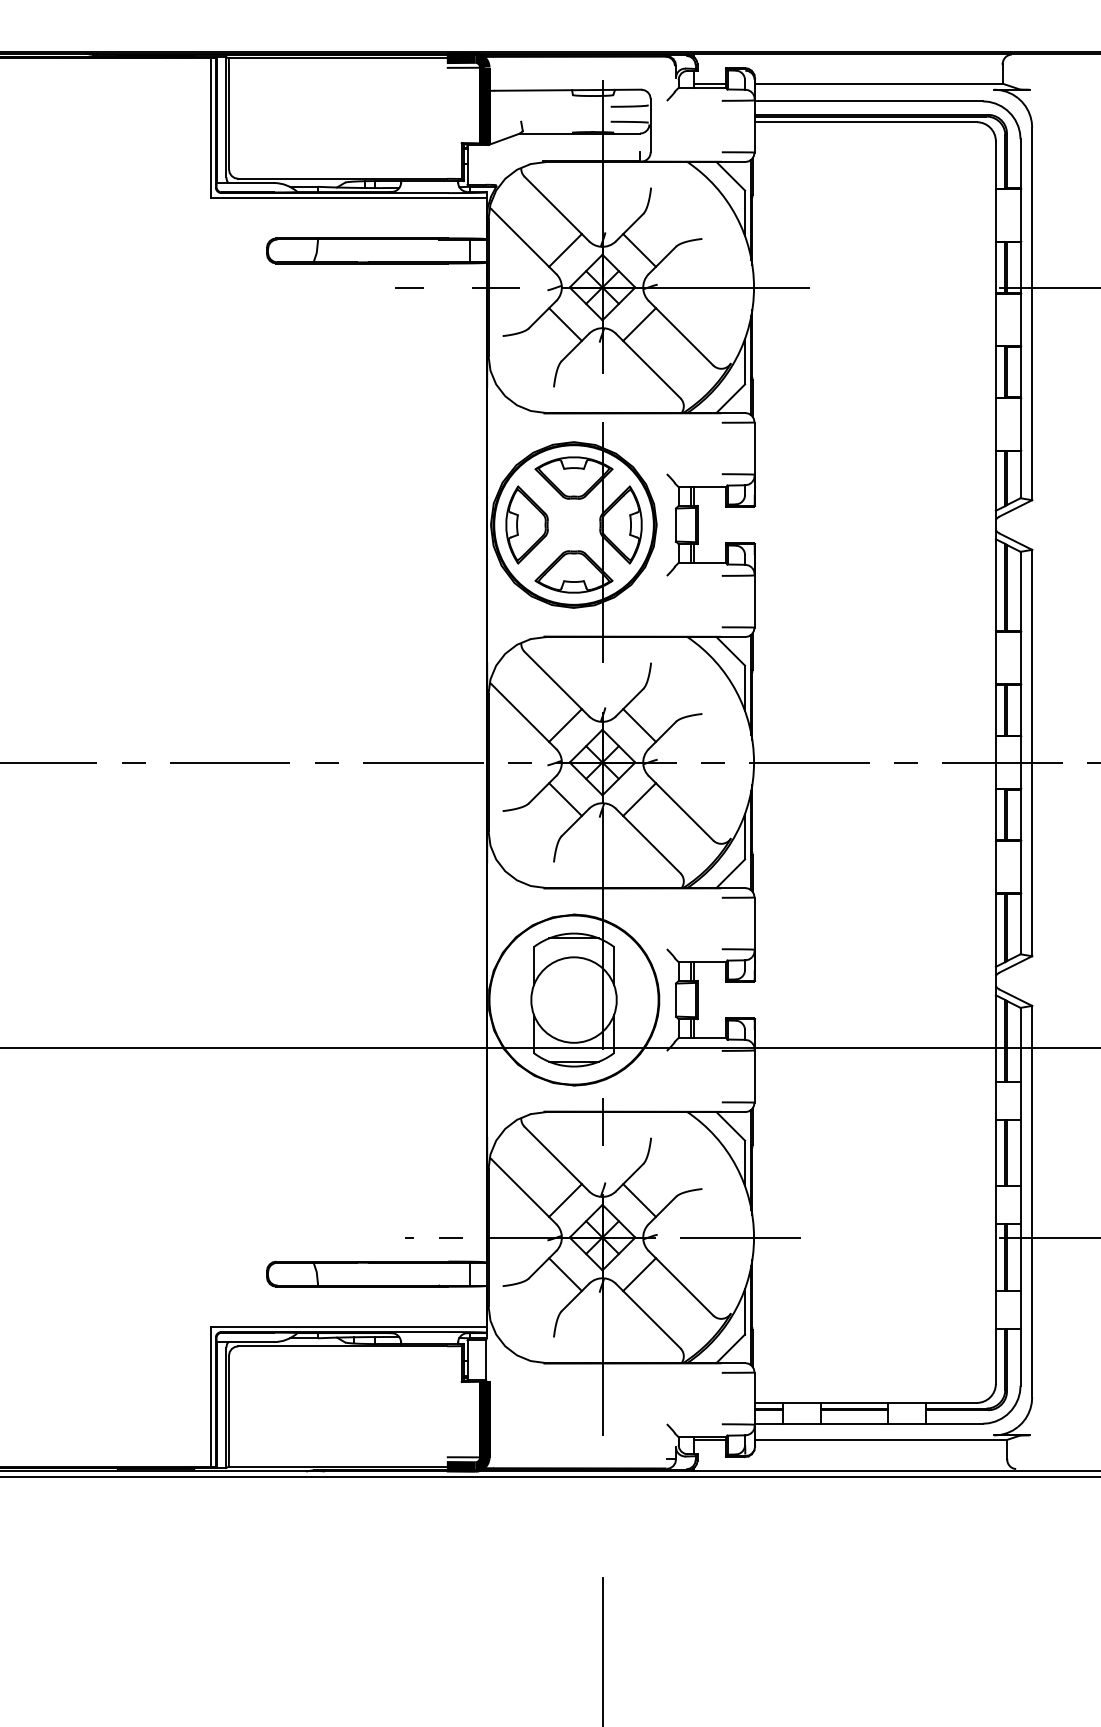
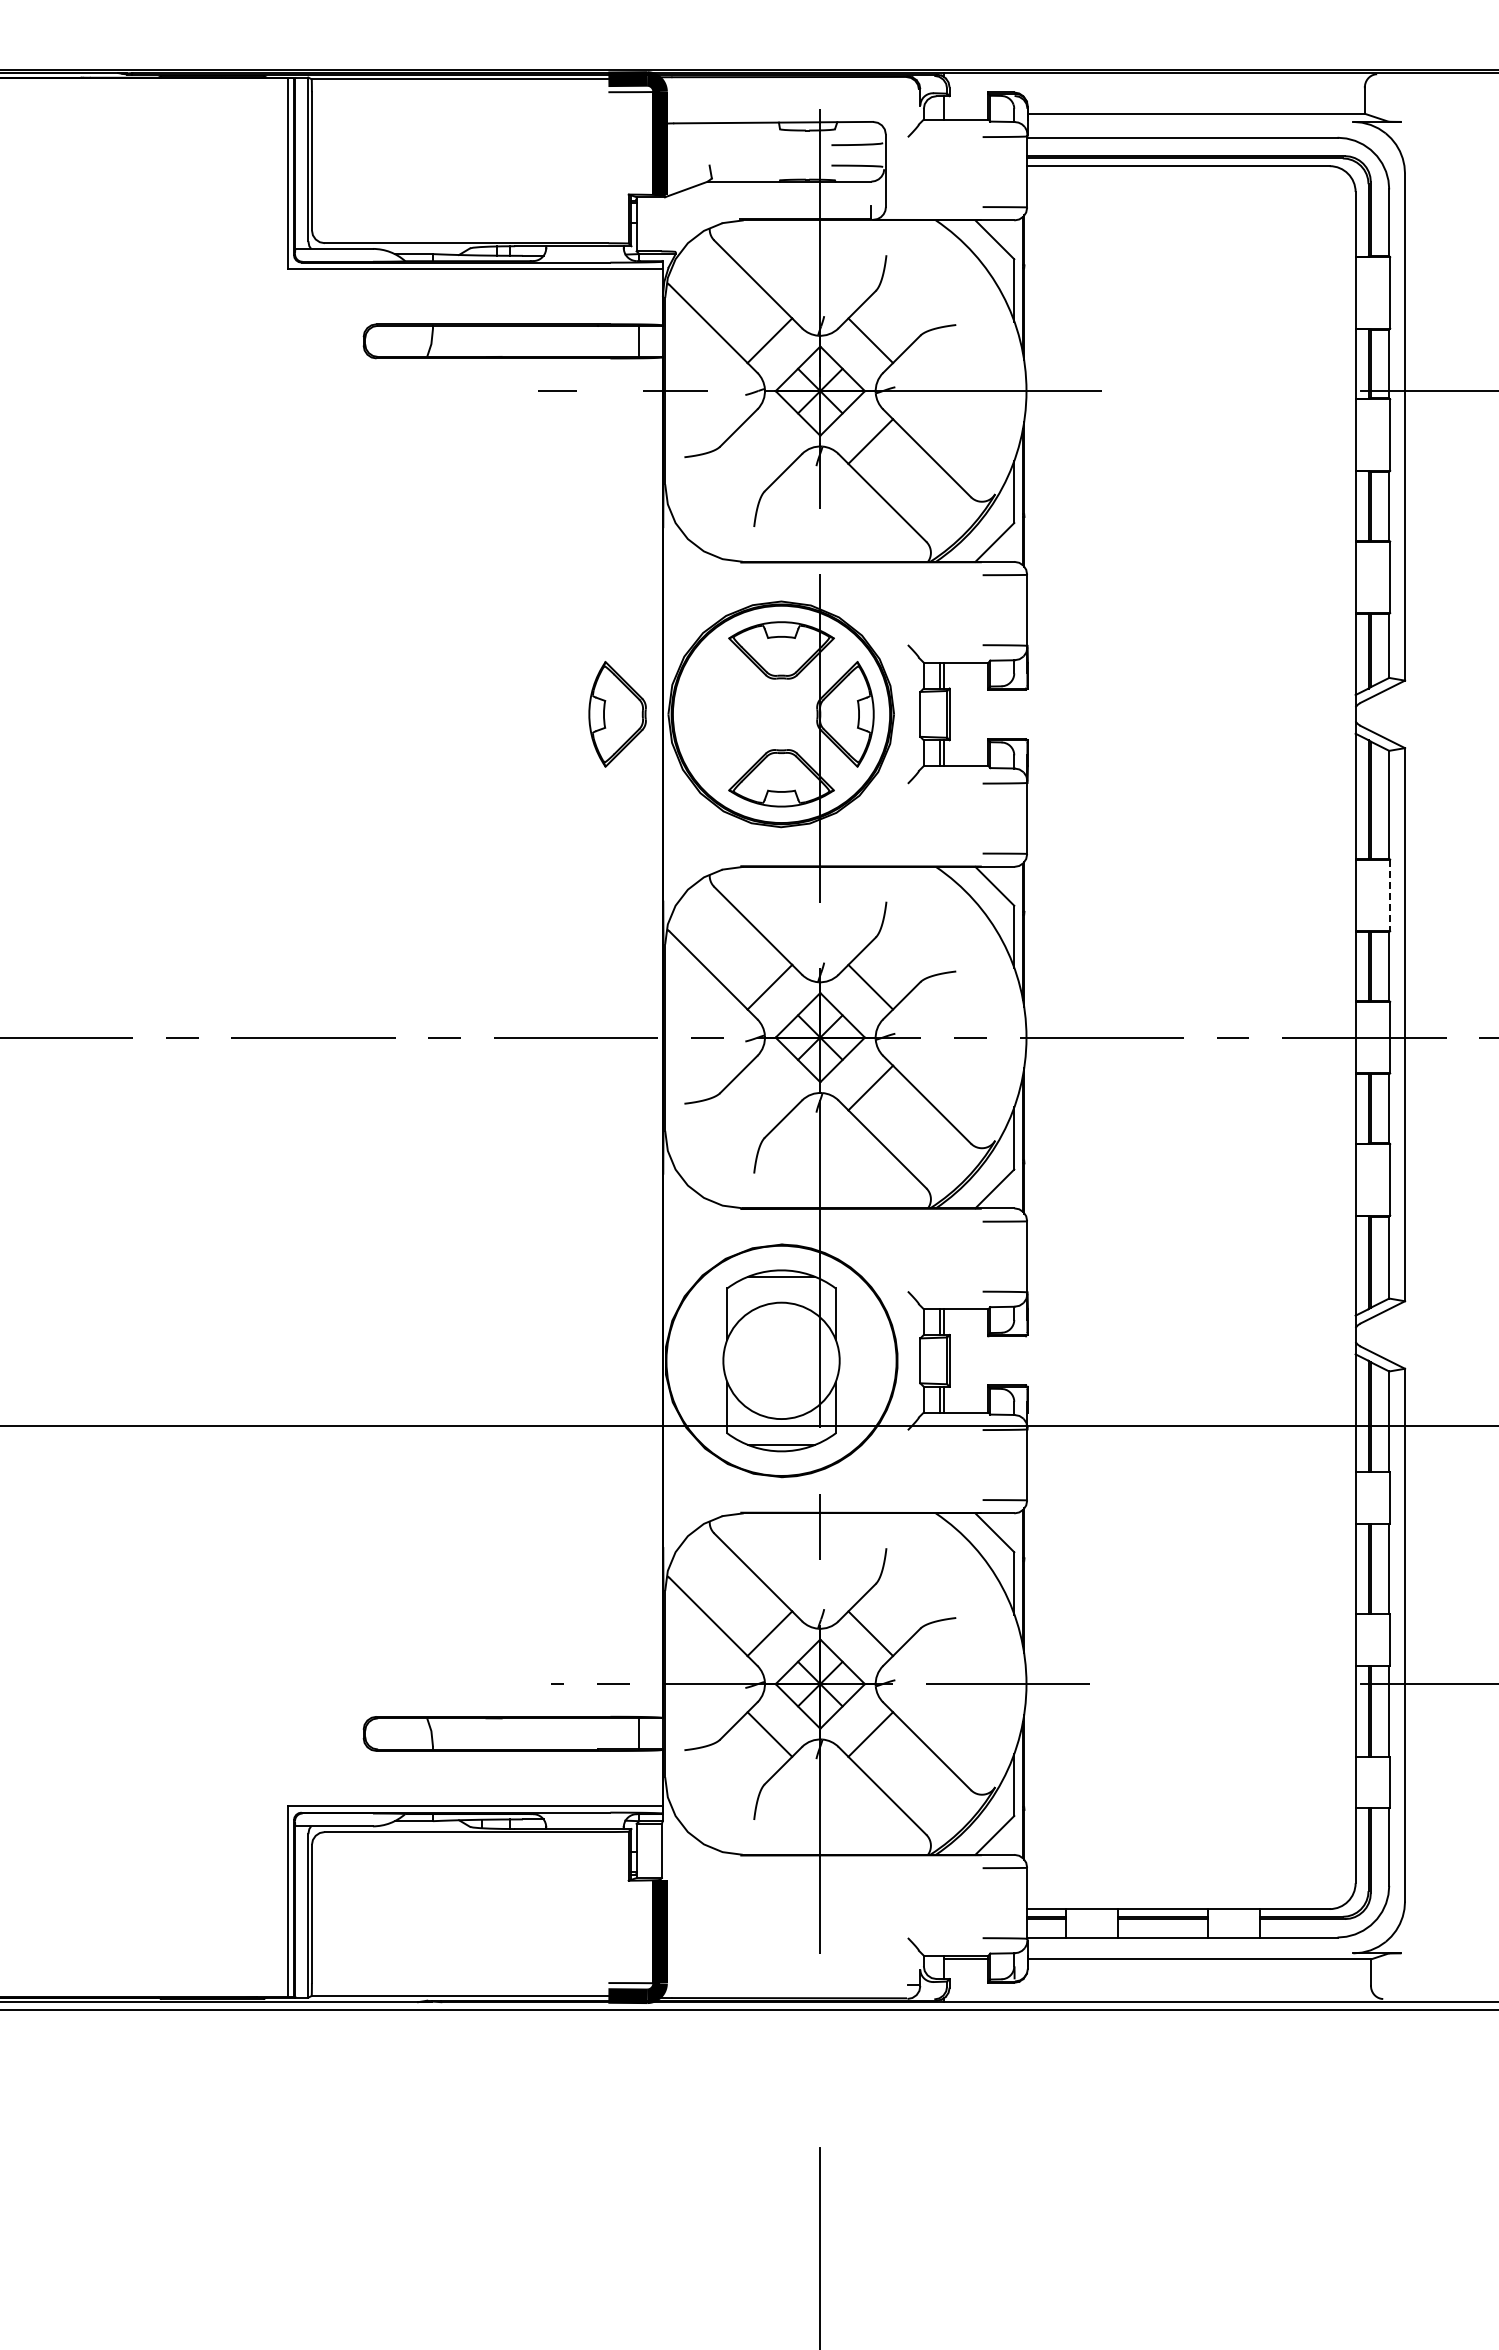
line: (709, 83) -> (966, 113), removed
line: (565, 324) -> (769, 441), removed
part: (526, 525) -> (617, 714), moved
line: (1021, 658) -> (1390, 895), solid -> dashed
line: (565, 799) -> (769, 1087), removed

